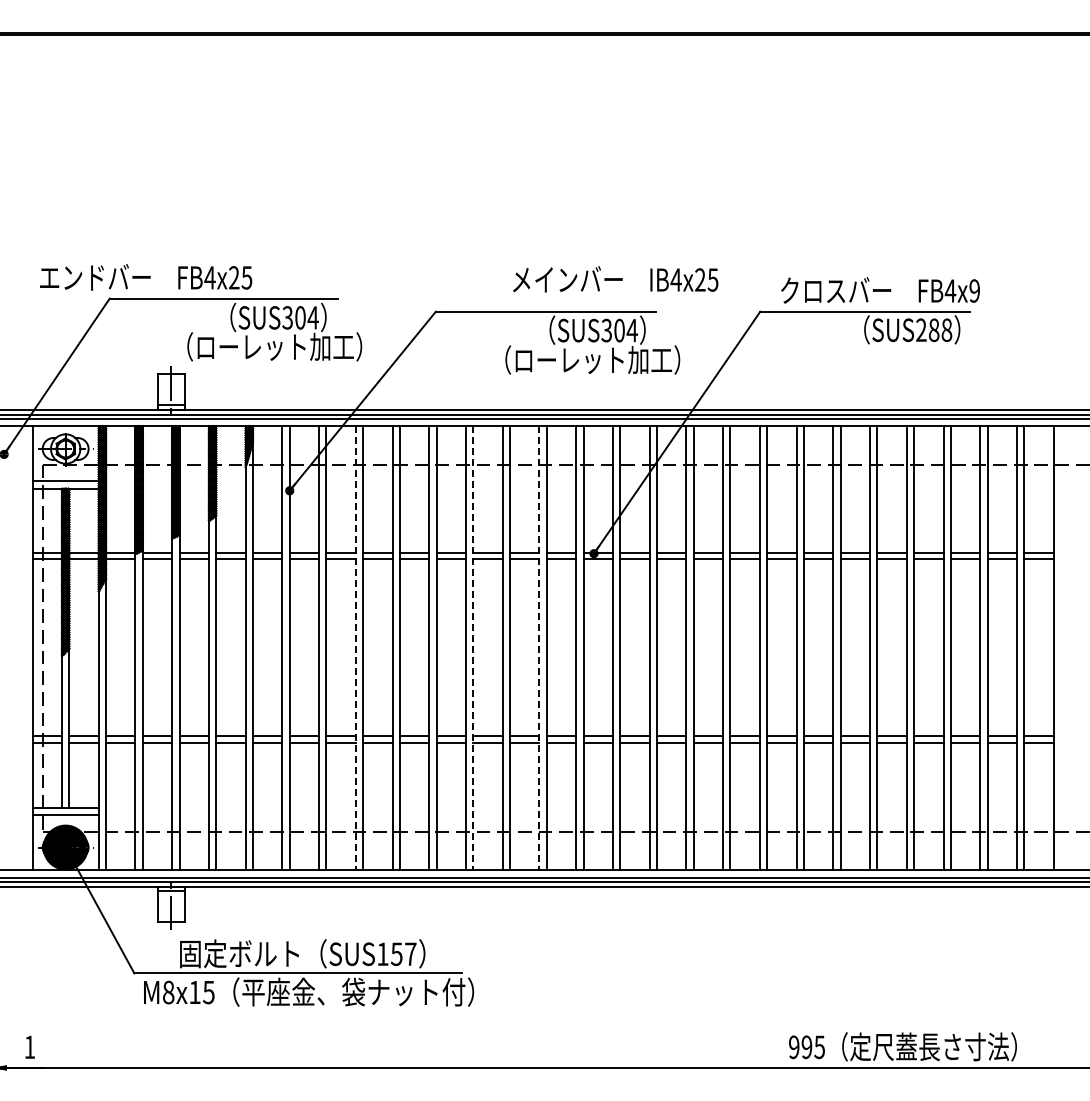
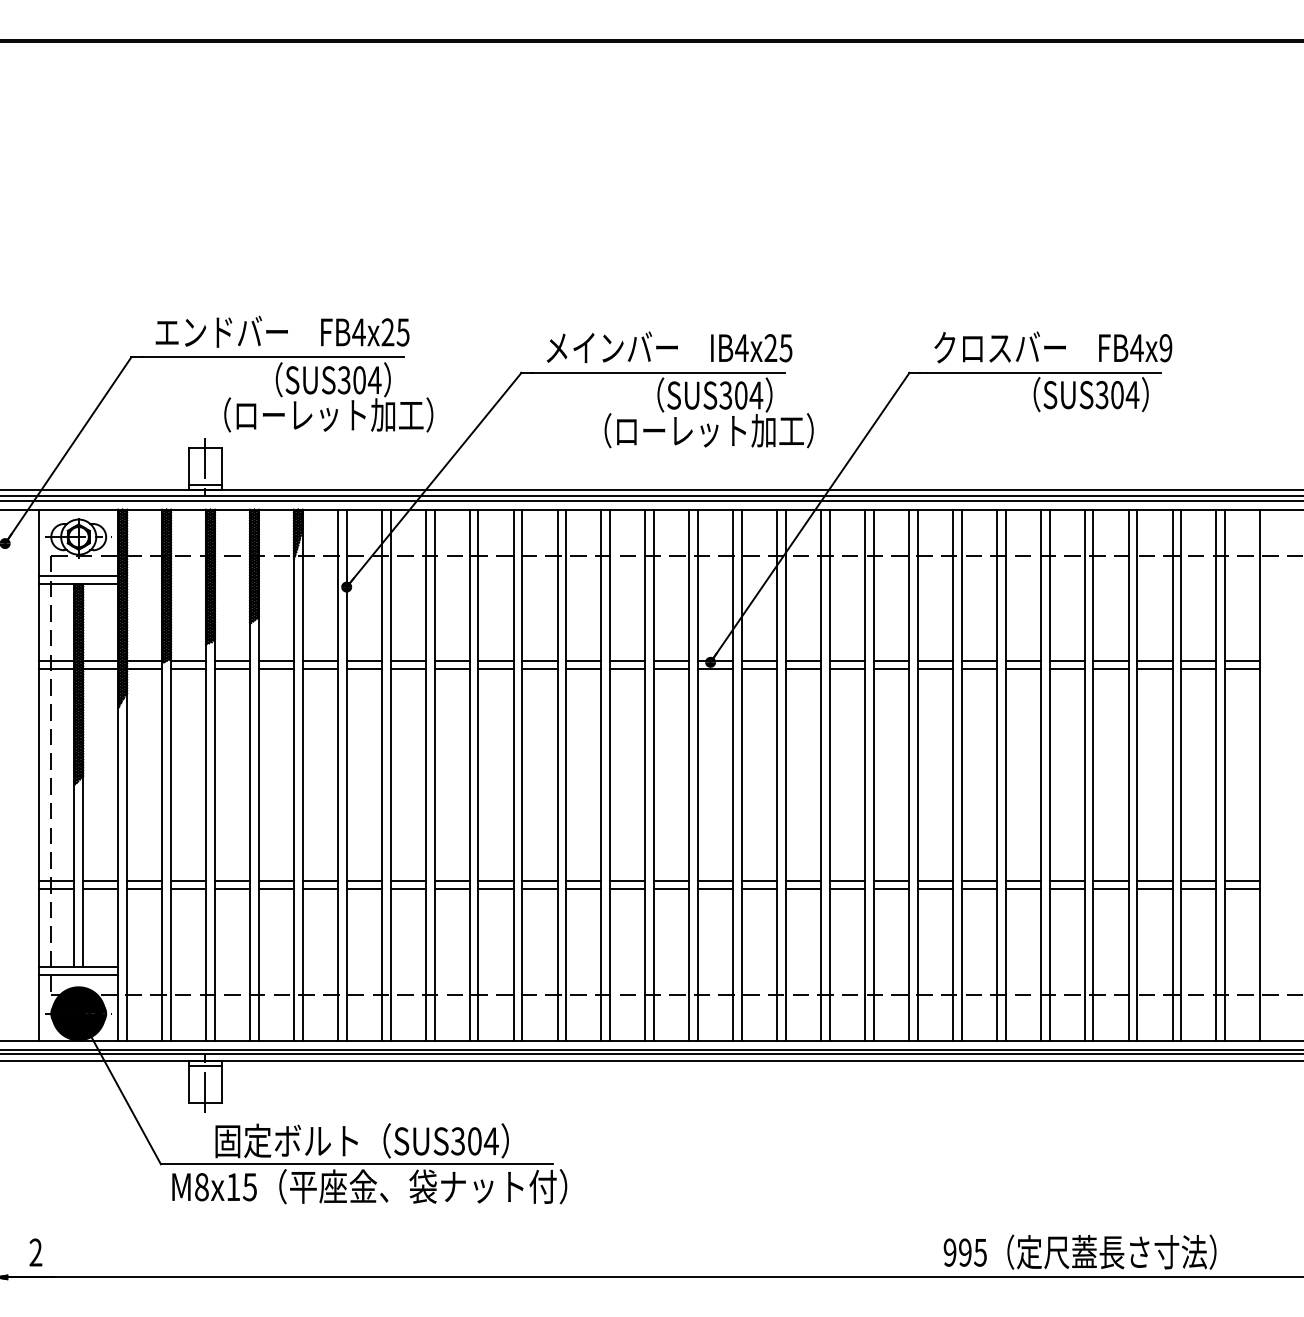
text: (146, 277) -> (283, 331), moved
text: (615, 279) -> (669, 347), moved
text: (934, 330) -> (1117, 395), SUS288 -> SUS304
line: (355, 648) -> (425, 775), dashed -> solid
line: (473, 648) -> (566, 775), dashed -> solid
line: (539, 648) -> (645, 775), dashed -> solid
text: (396, 954) -> (474, 1141), SUS157 -> SUS304
text: (29, 1046) -> (35, 1251), 1 -> 2

